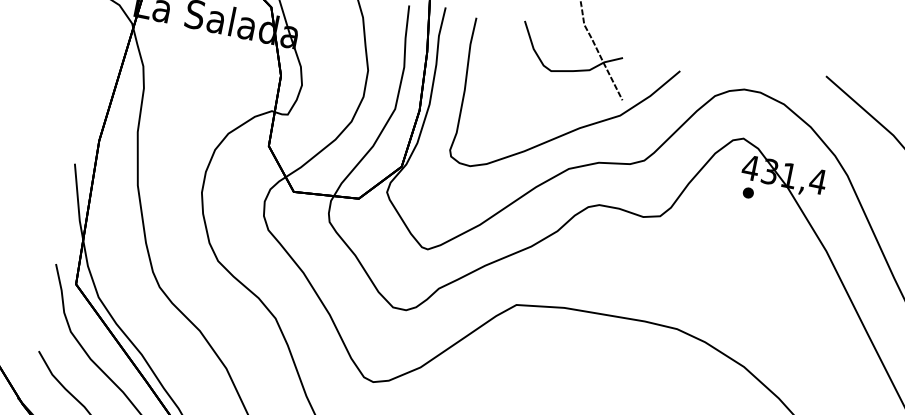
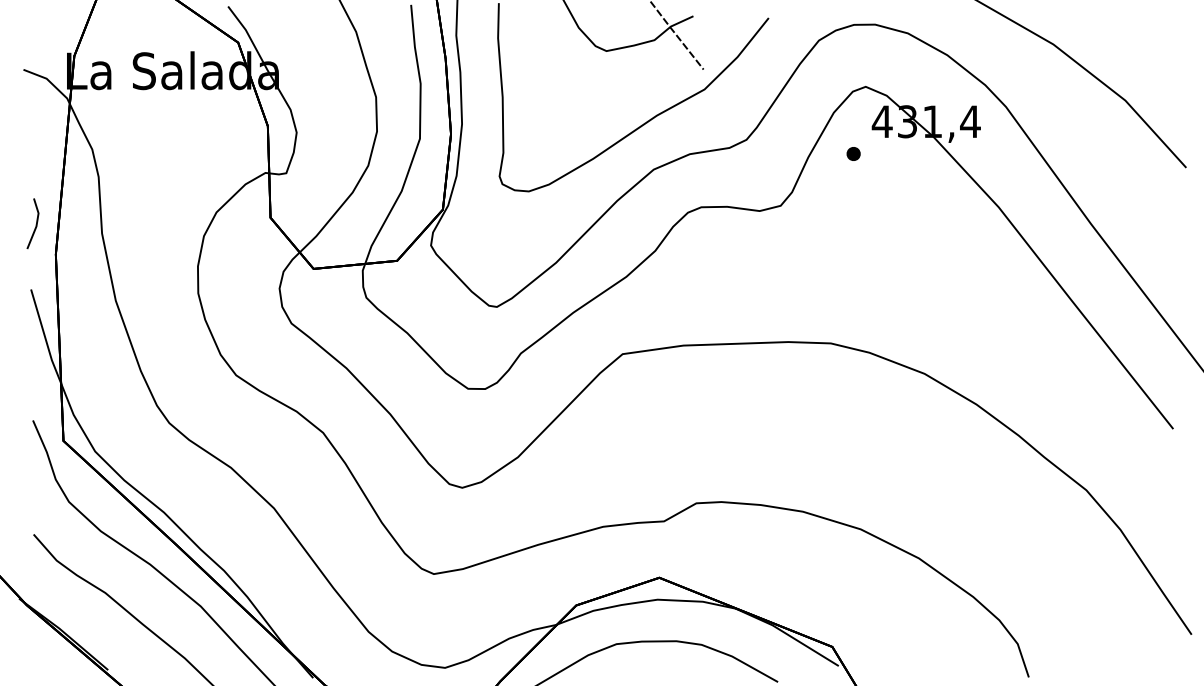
line: (88, 114) -> (35, 224), added
part: (748, 192) -> (853, 153), moved

